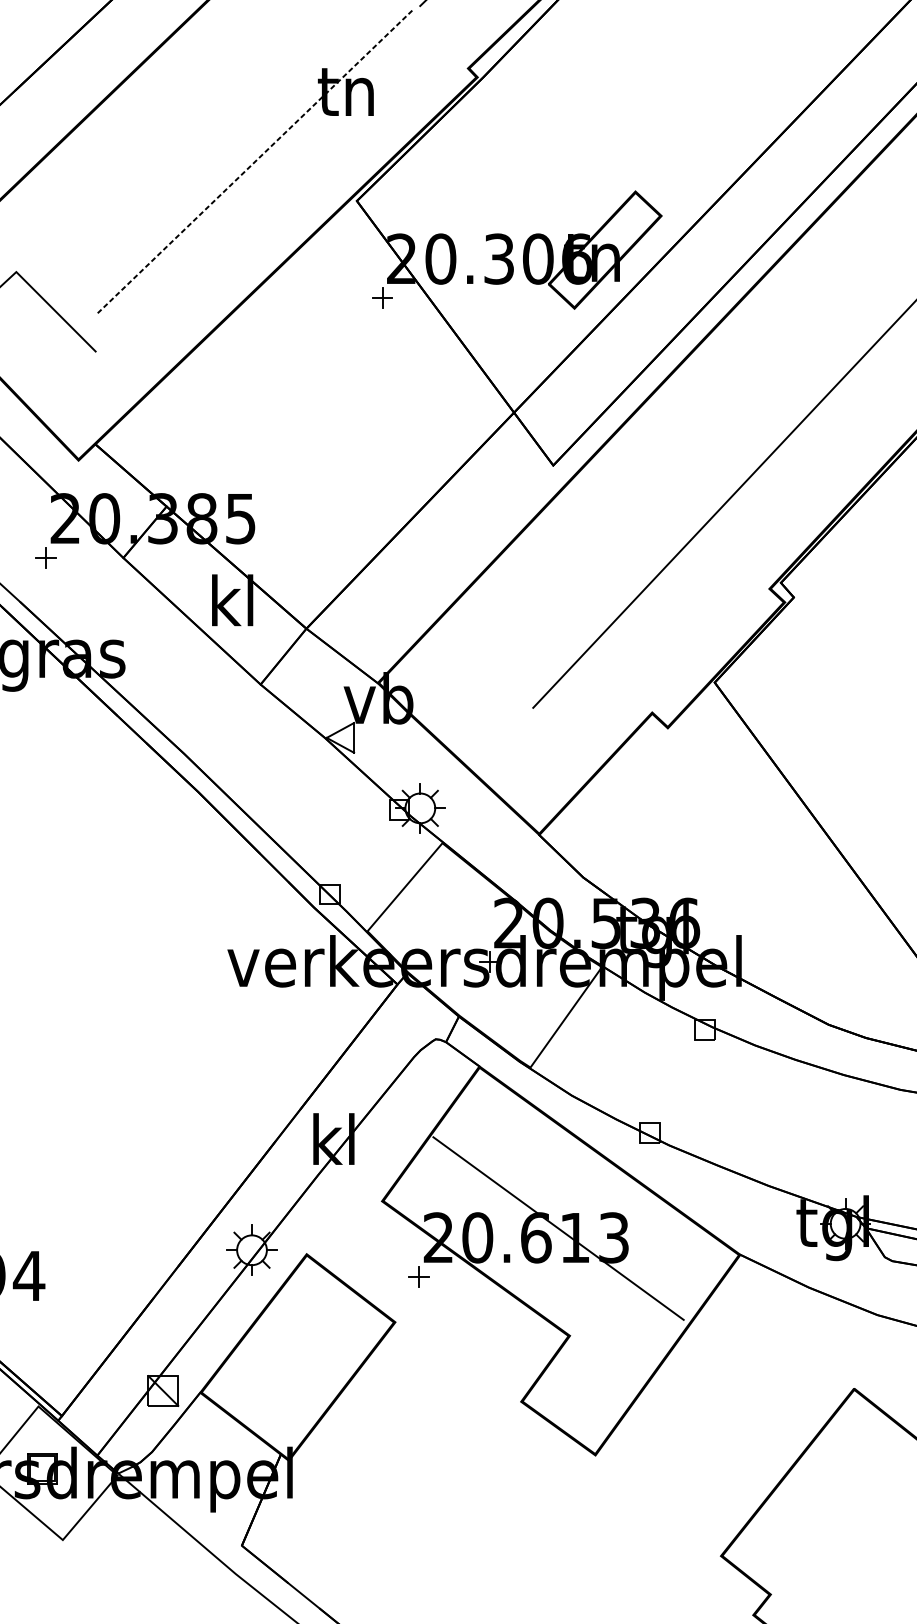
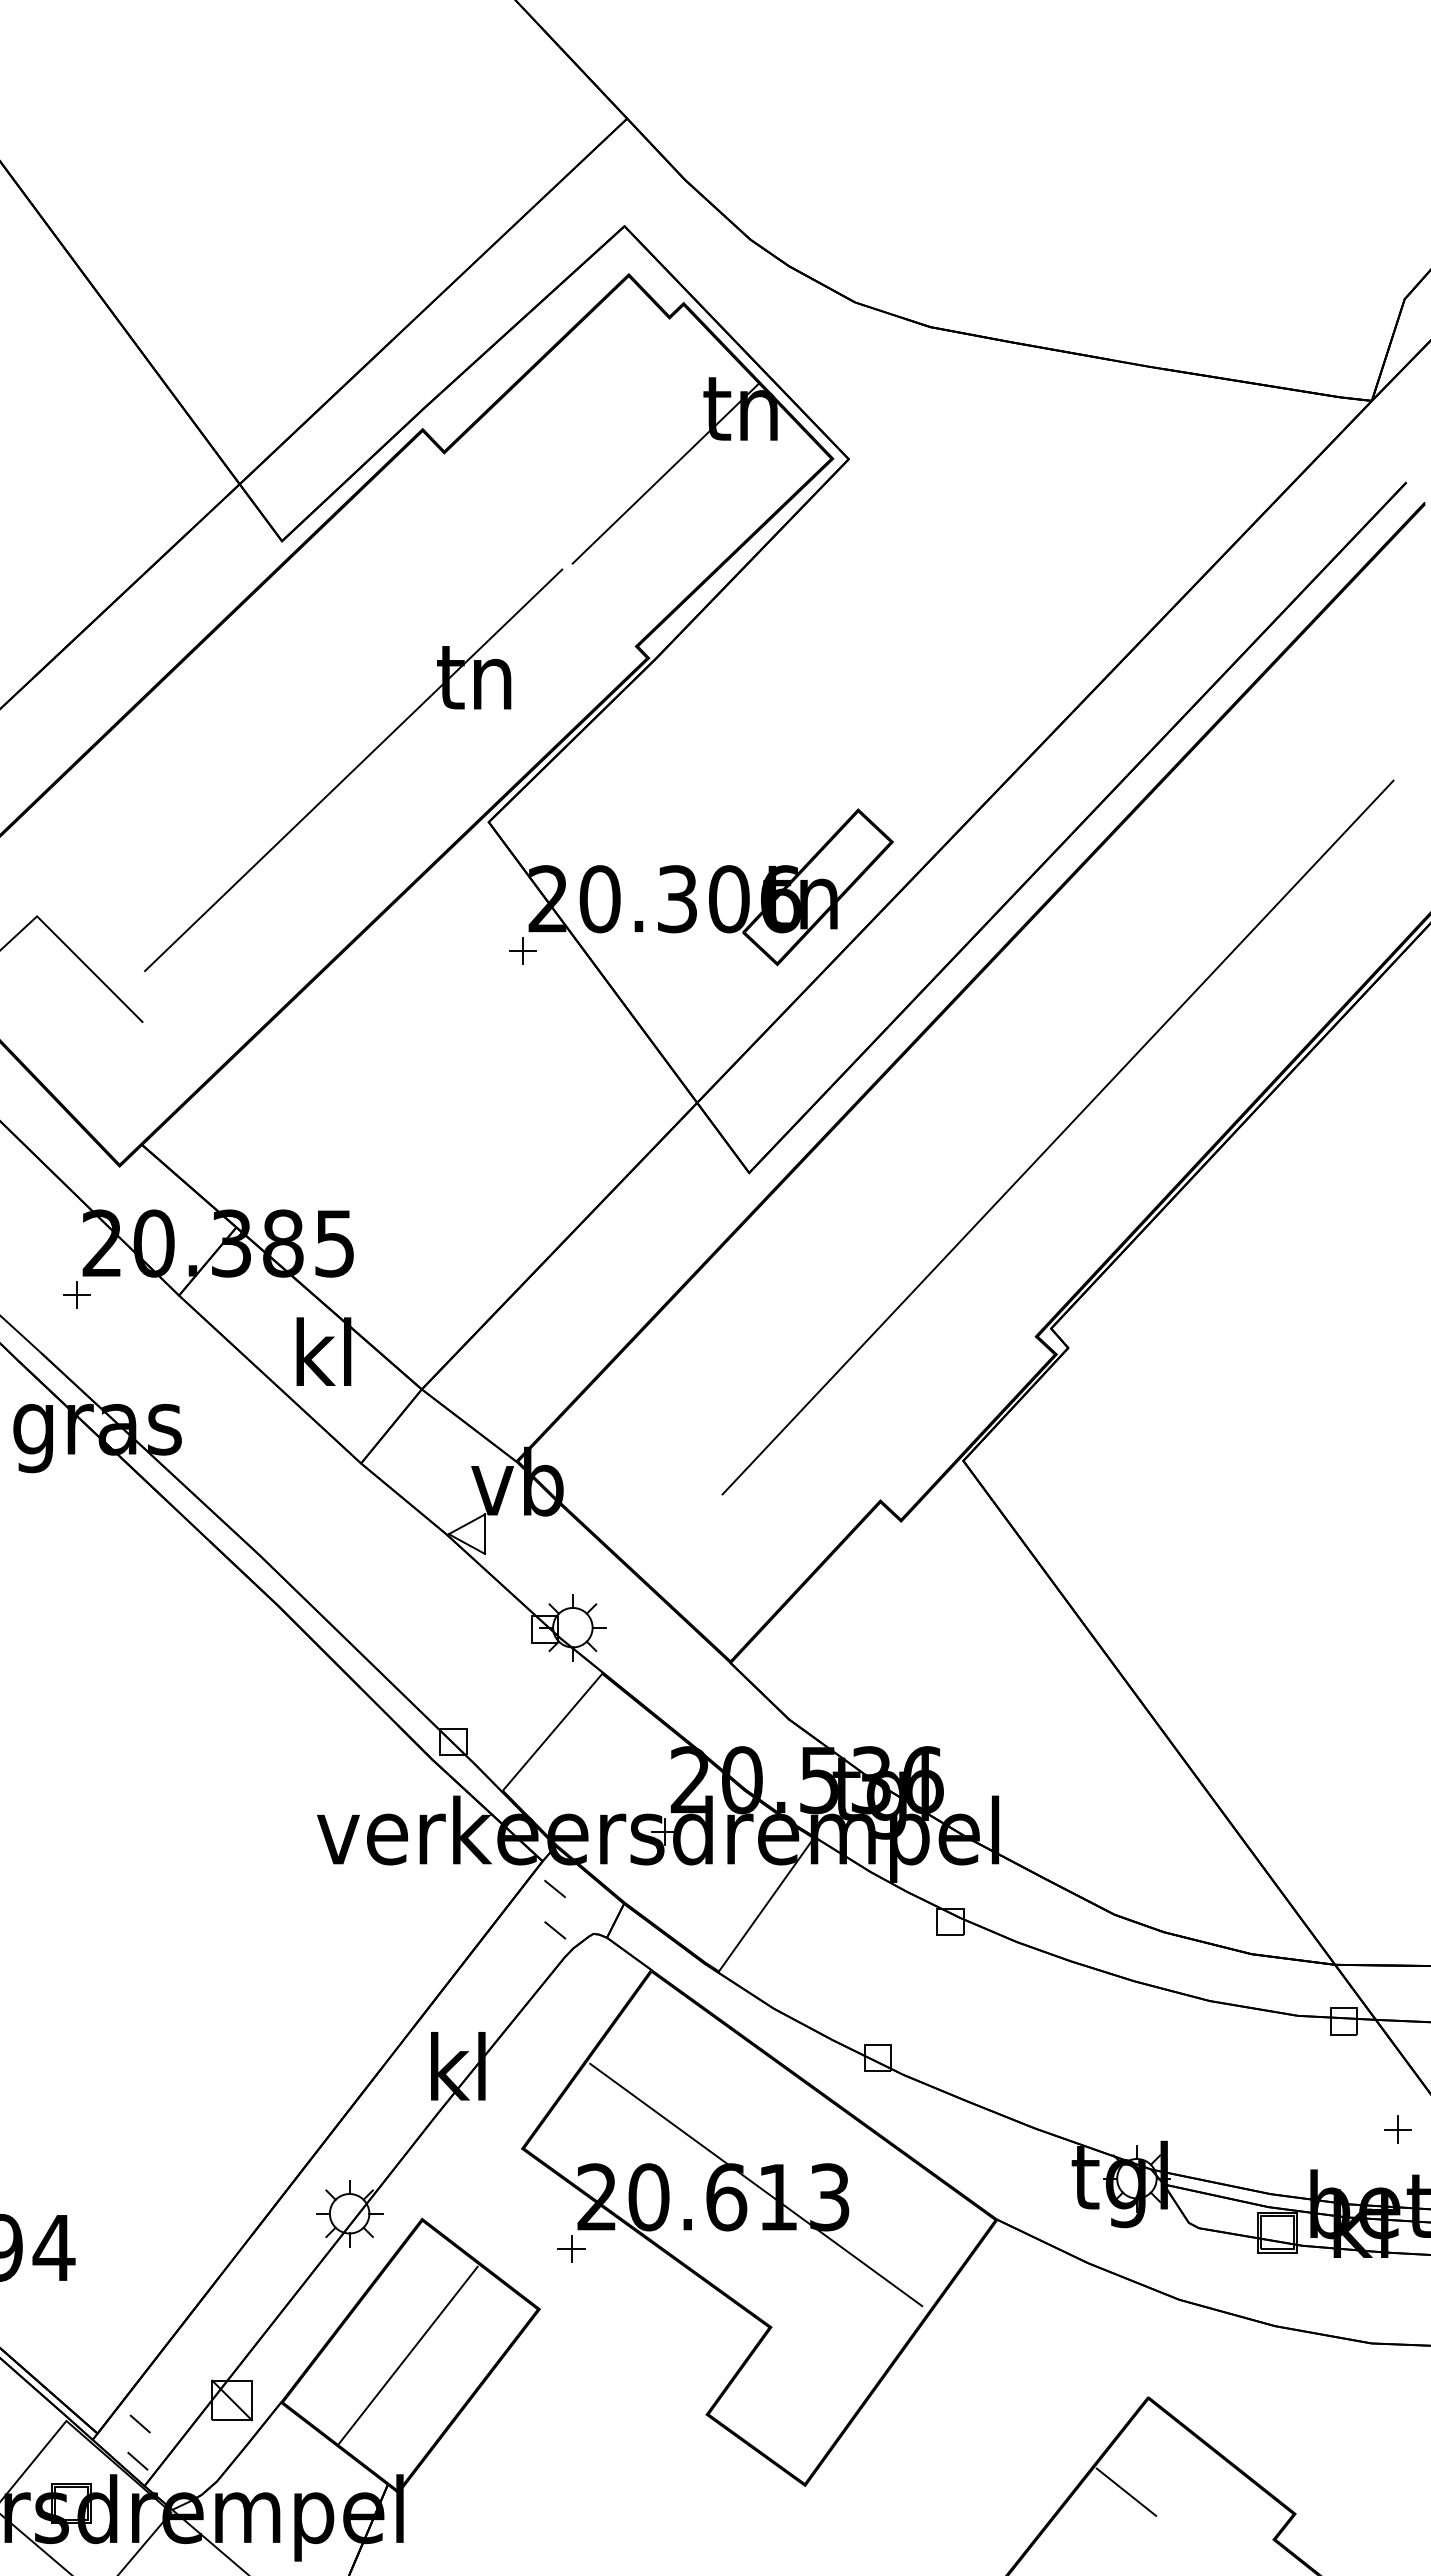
line: (255, 161) -> (354, 769), dashed -> solid
line: (406, 1005) -> (554, 1888), added
line: (407, 1036) -> (555, 1930), added
line: (296, 1356) -> (408, 2354), added
line: (93, 1408) -> (139, 2423), added
line: (92, 1436) -> (137, 2460), added
line: (837, 1459) -> (1126, 2491), added

